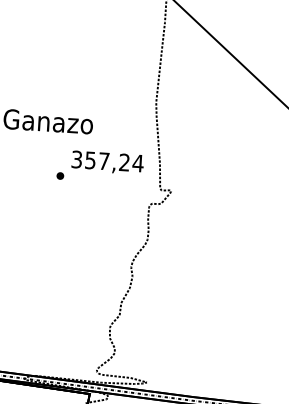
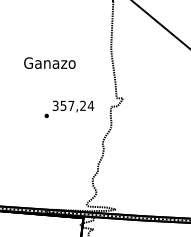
text: (100, 165) -> (69, 108), moved

